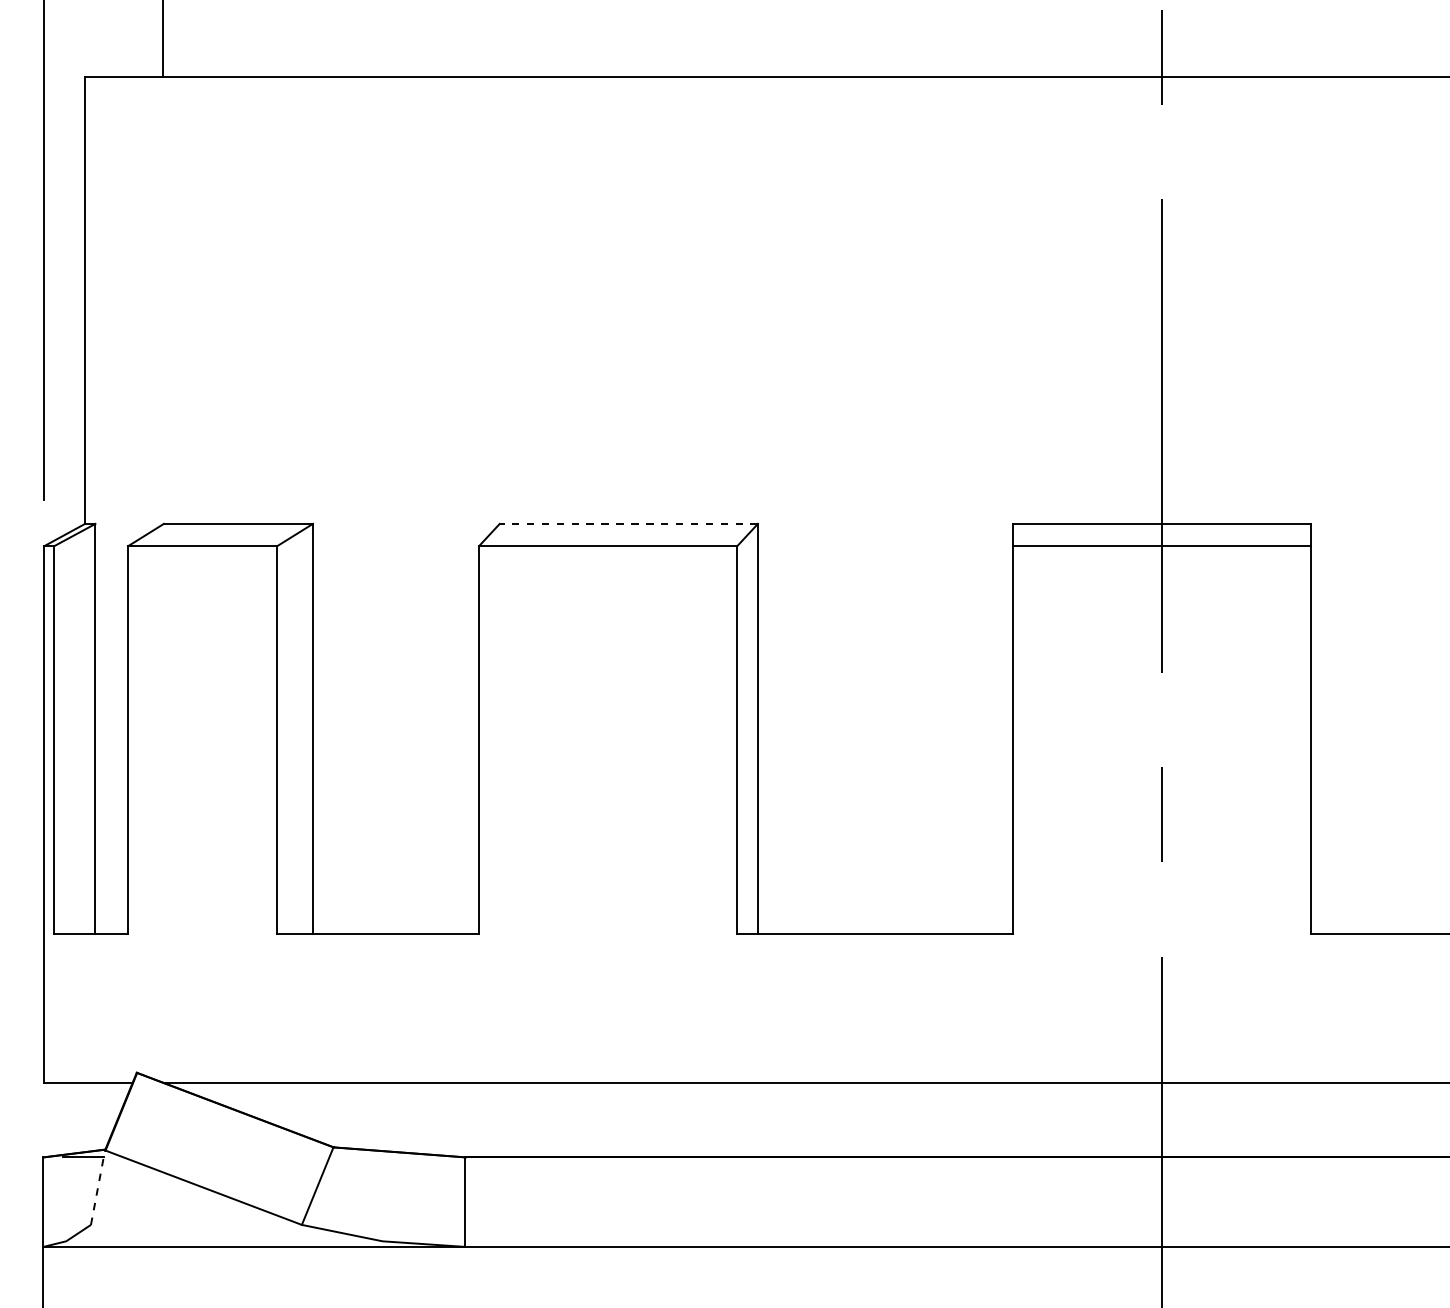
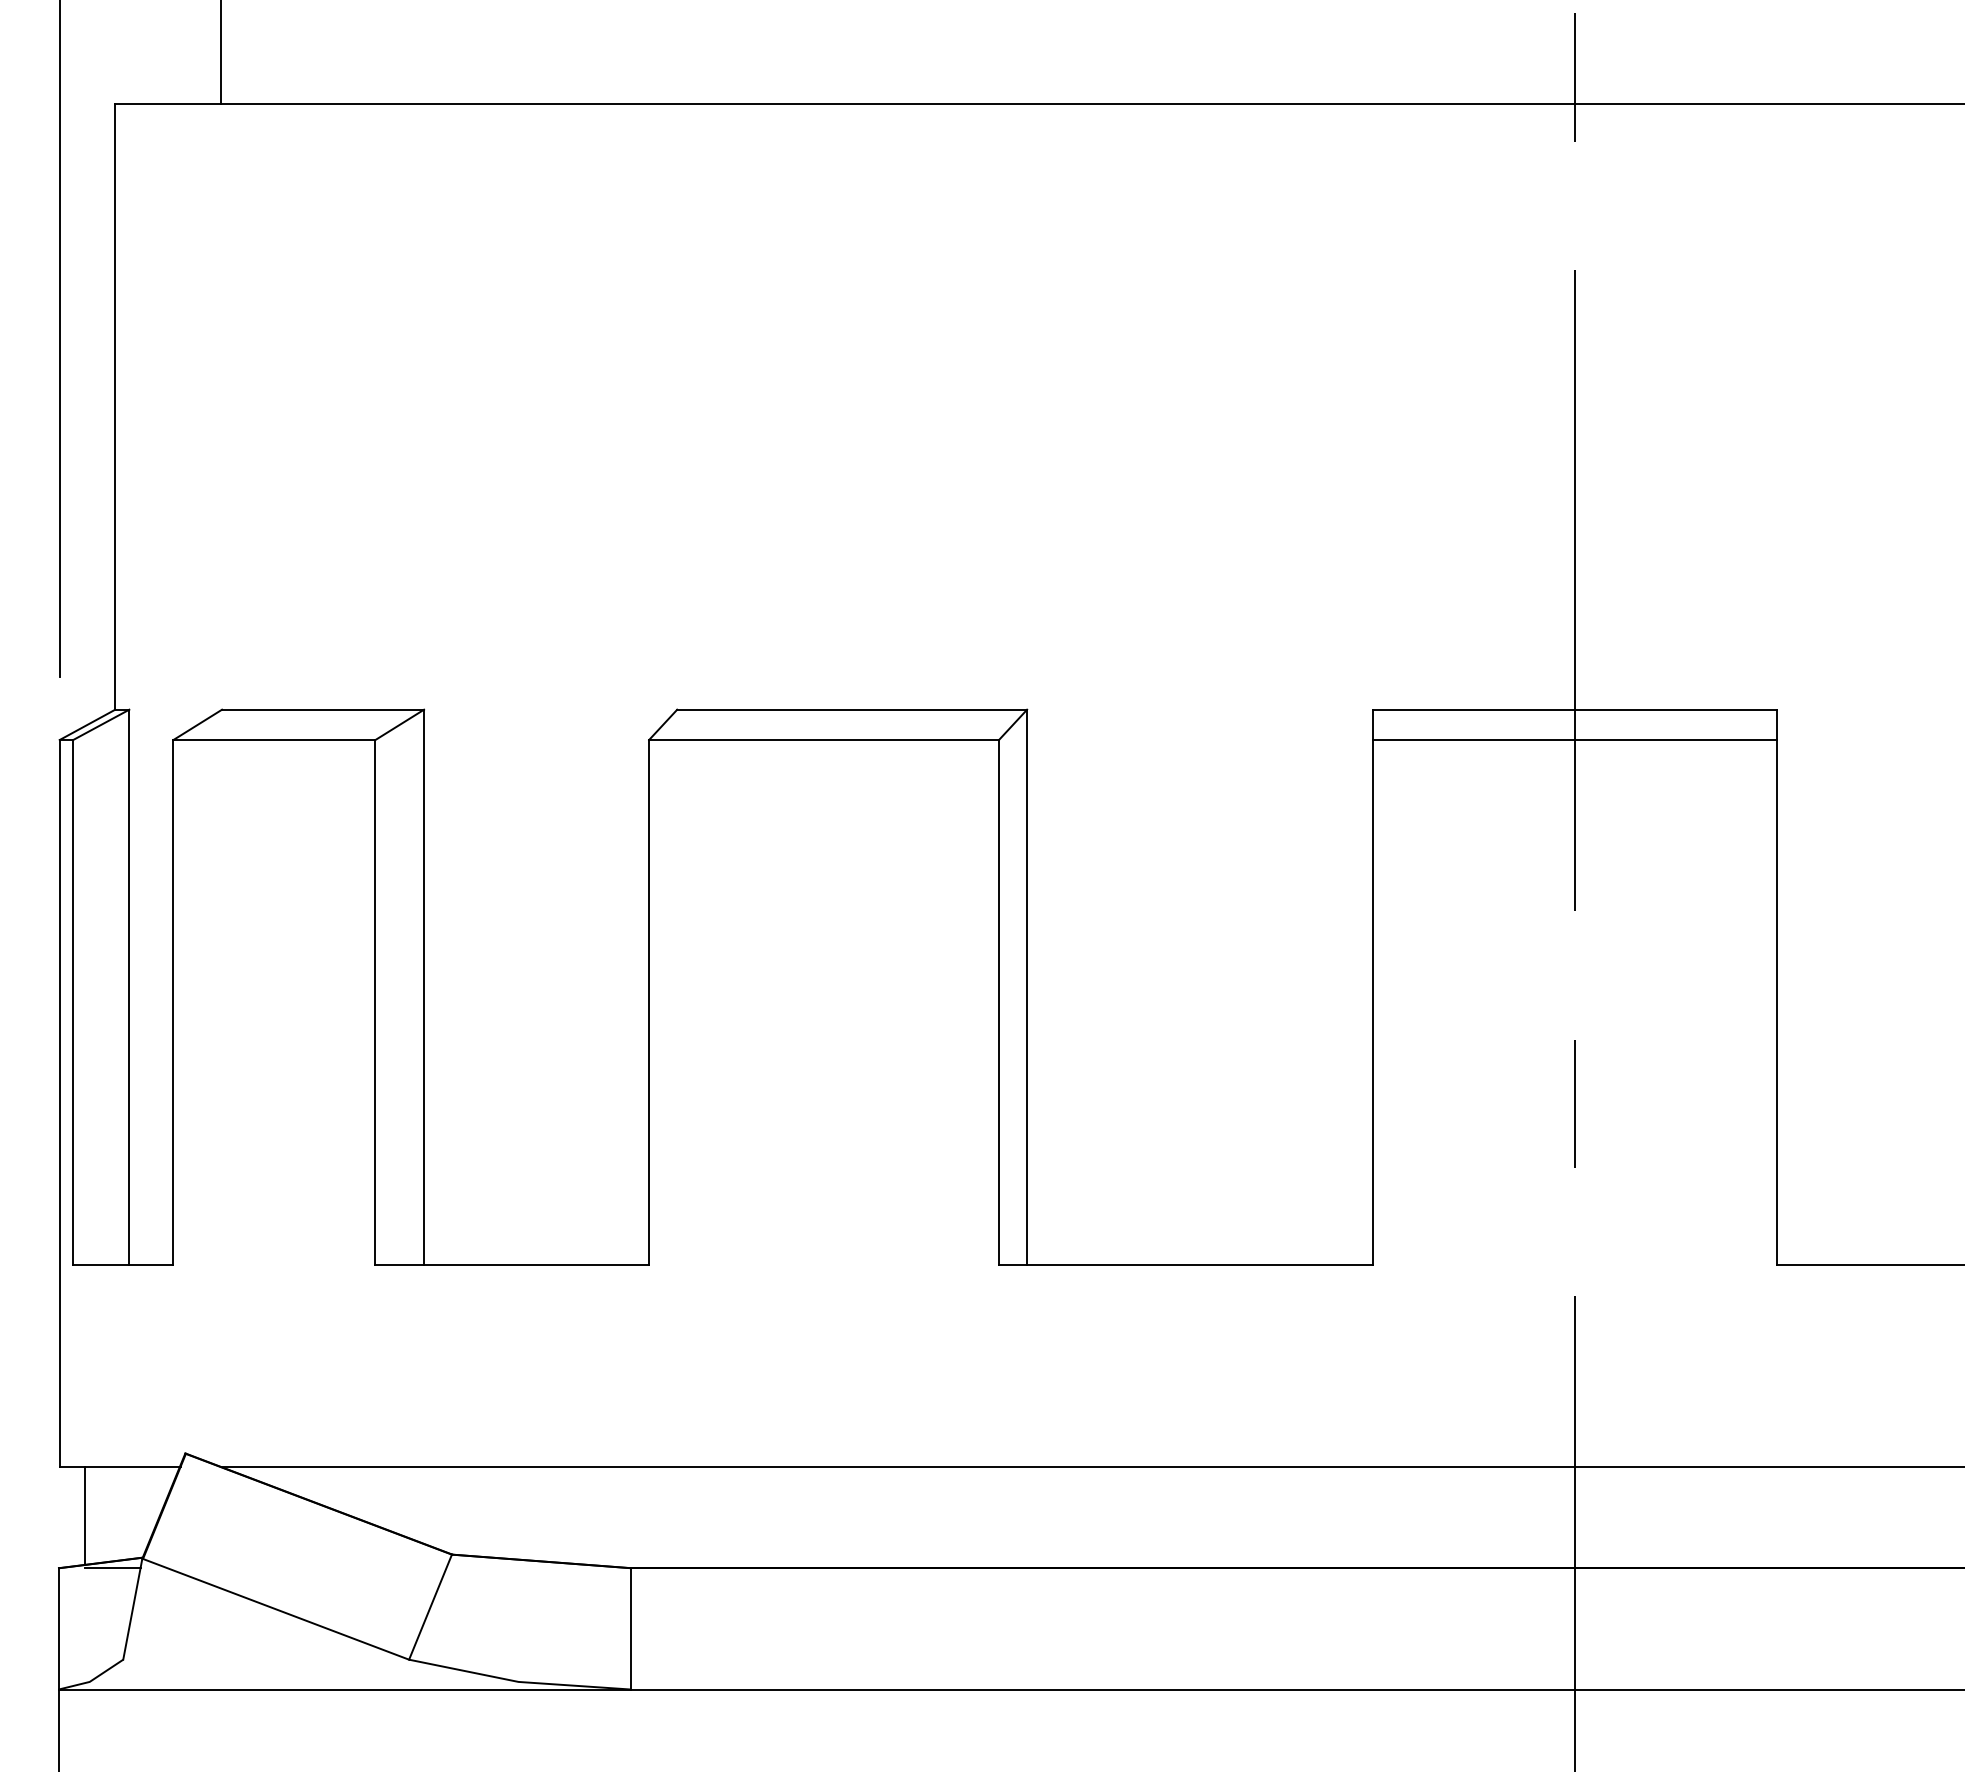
line: (629, 523) -> (852, 709), dashed -> solid
line: (62, 1119) -> (84, 1516), added
line: (97, 1187) -> (132, 1608), dashed -> solid

